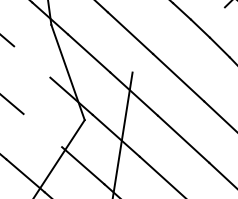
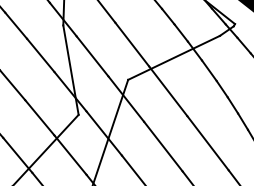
line: (178, 39) -> (173, 57), added
line: (31, 62) -> (40, 55), added
line: (42, 130) -> (39, 117), added

